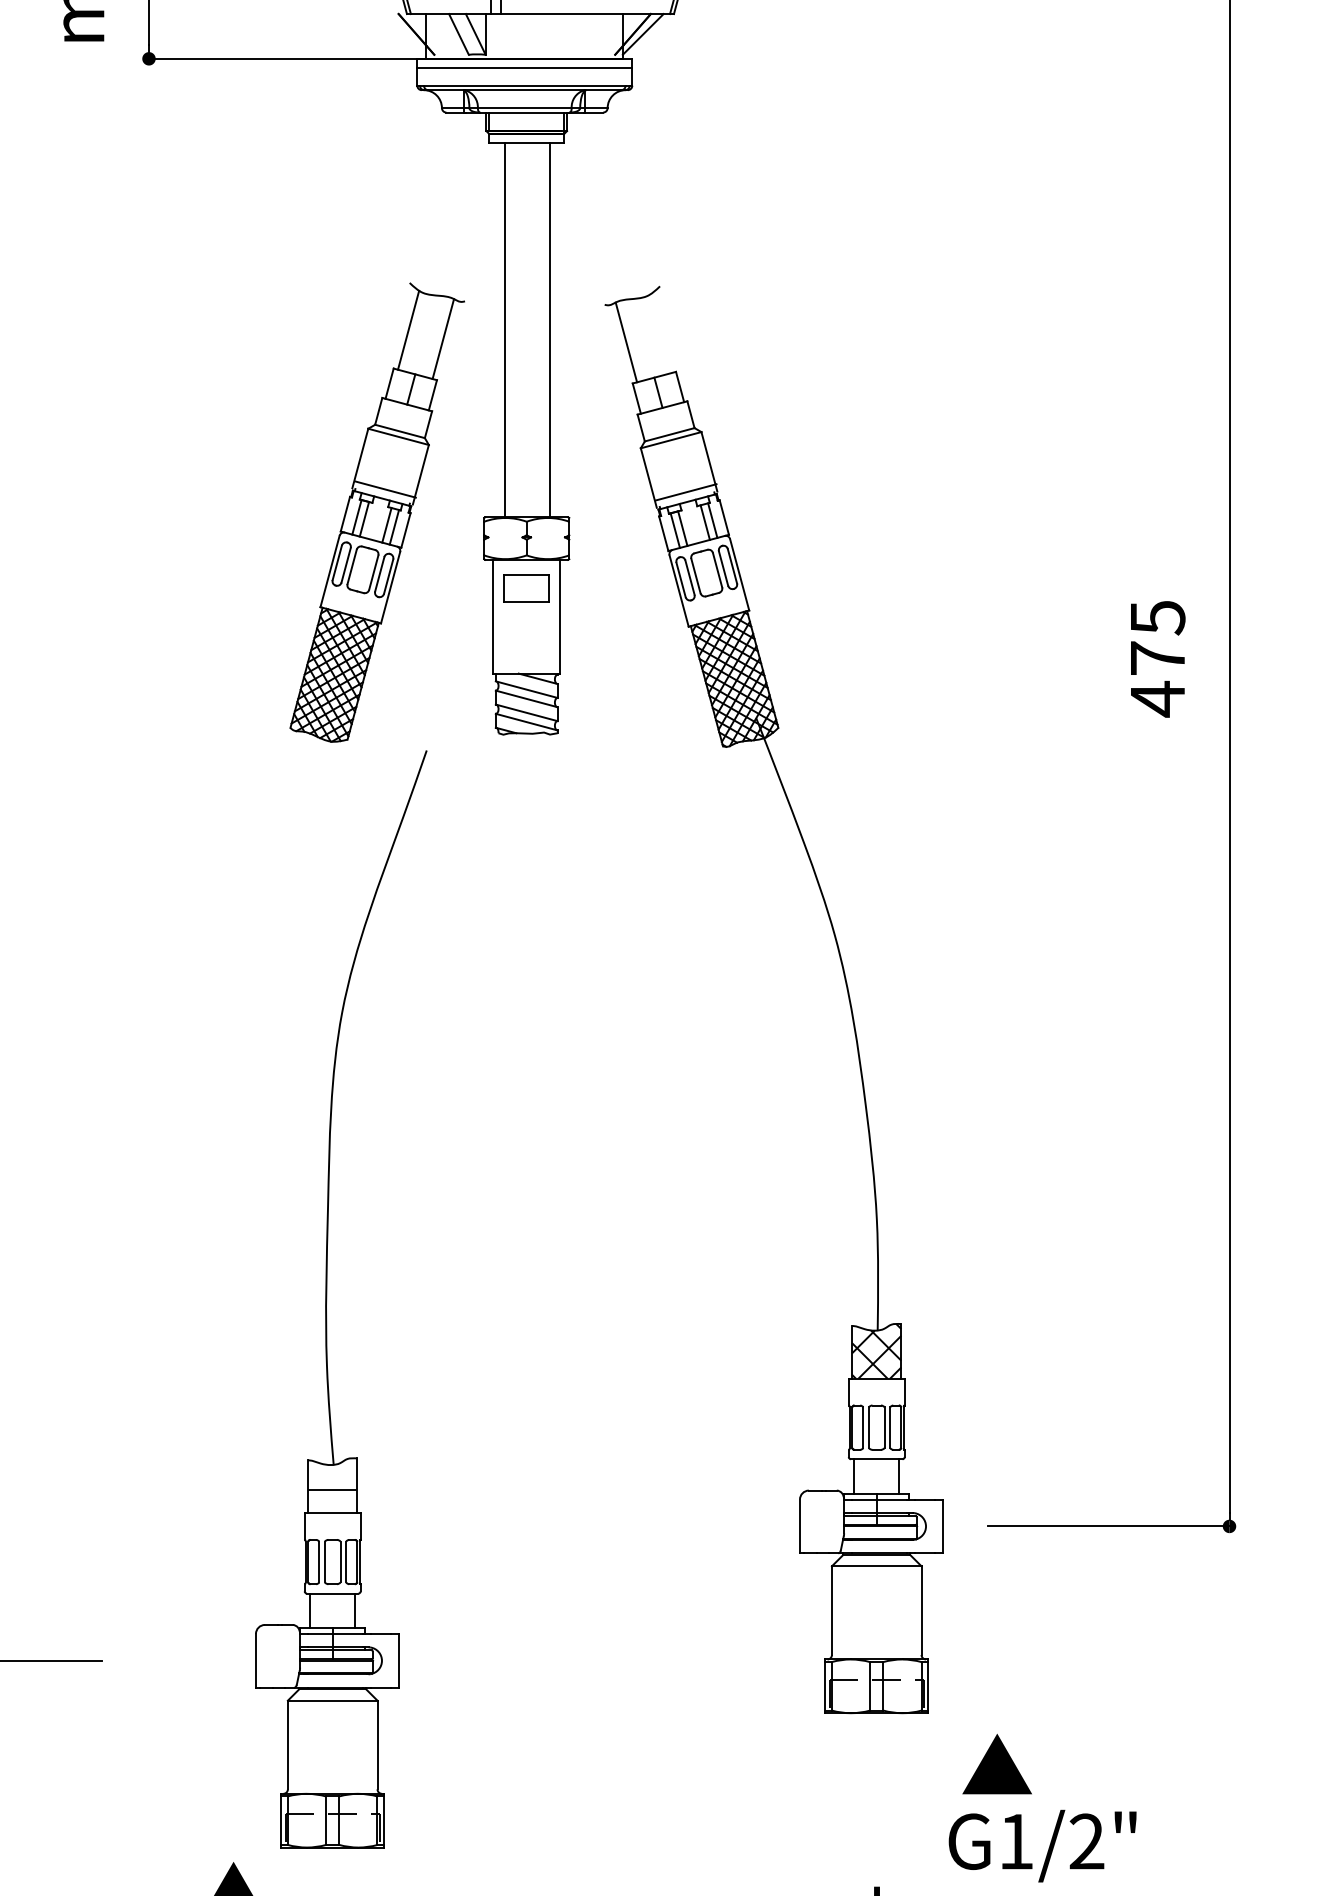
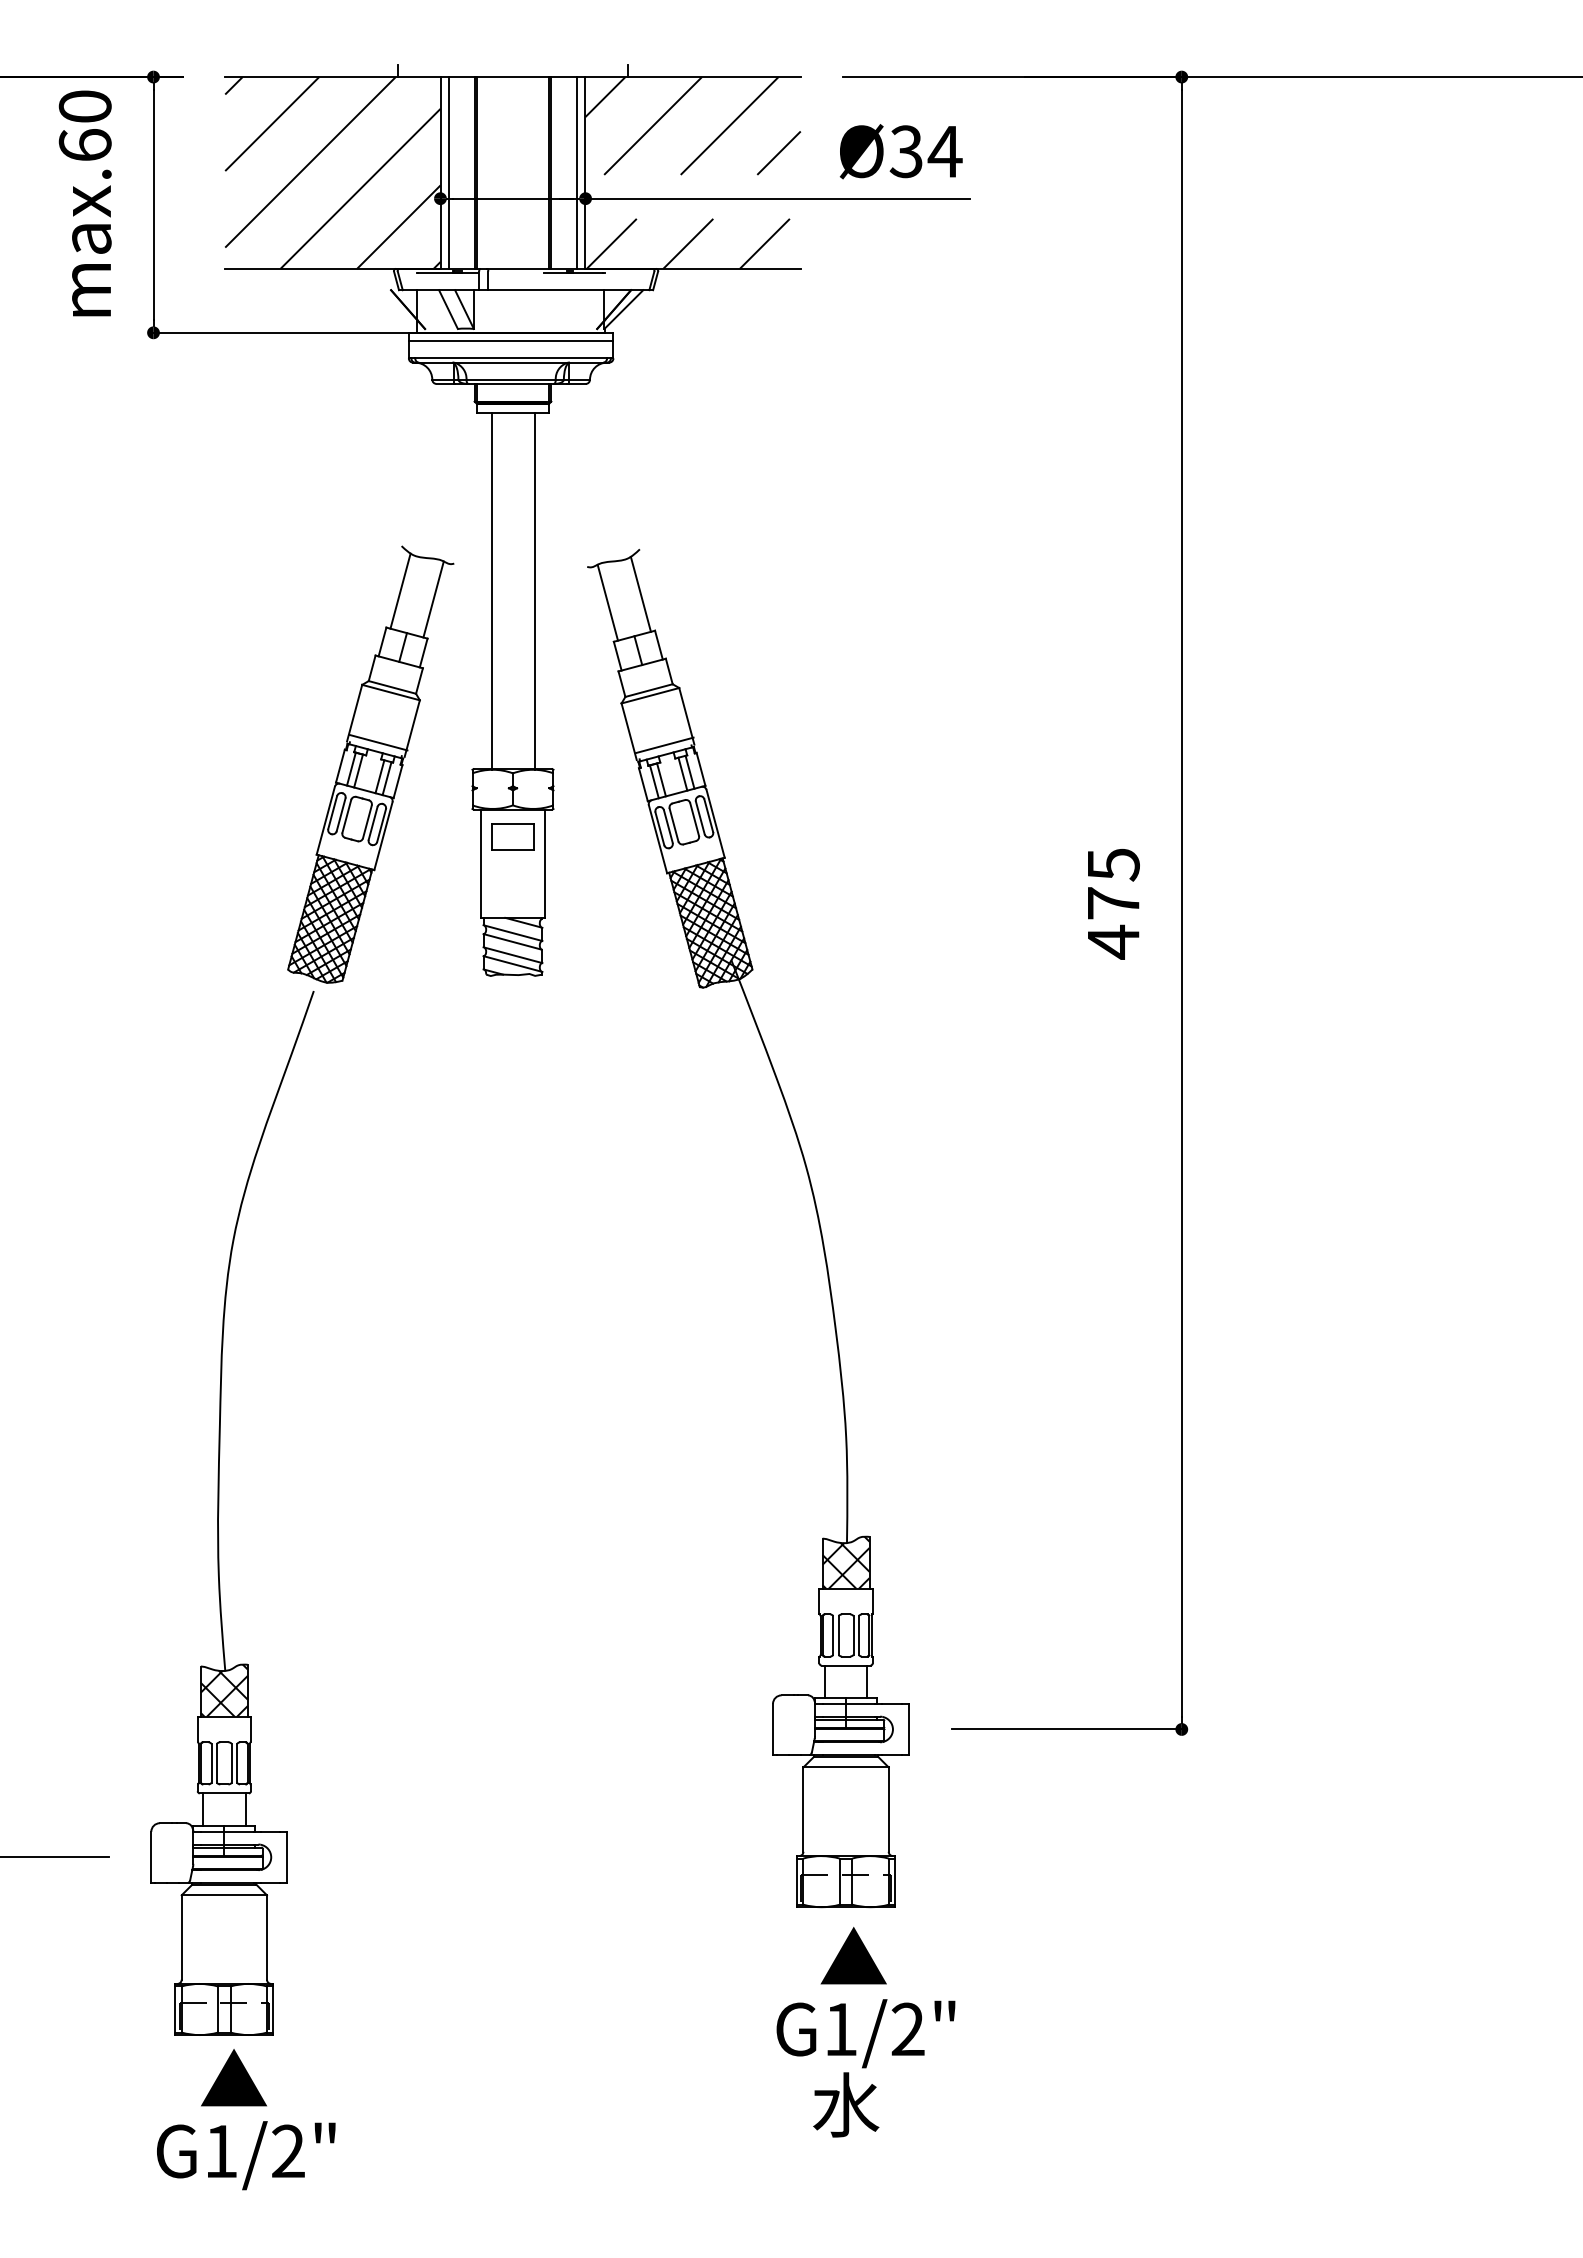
line: (660, 332) -> (640, 593), added
part: (327, 1297) -> (219, 1511), moved
text: (996, 1763) -> (853, 1955), moved
text: (1042, 1845) -> (865, 2033), moved

